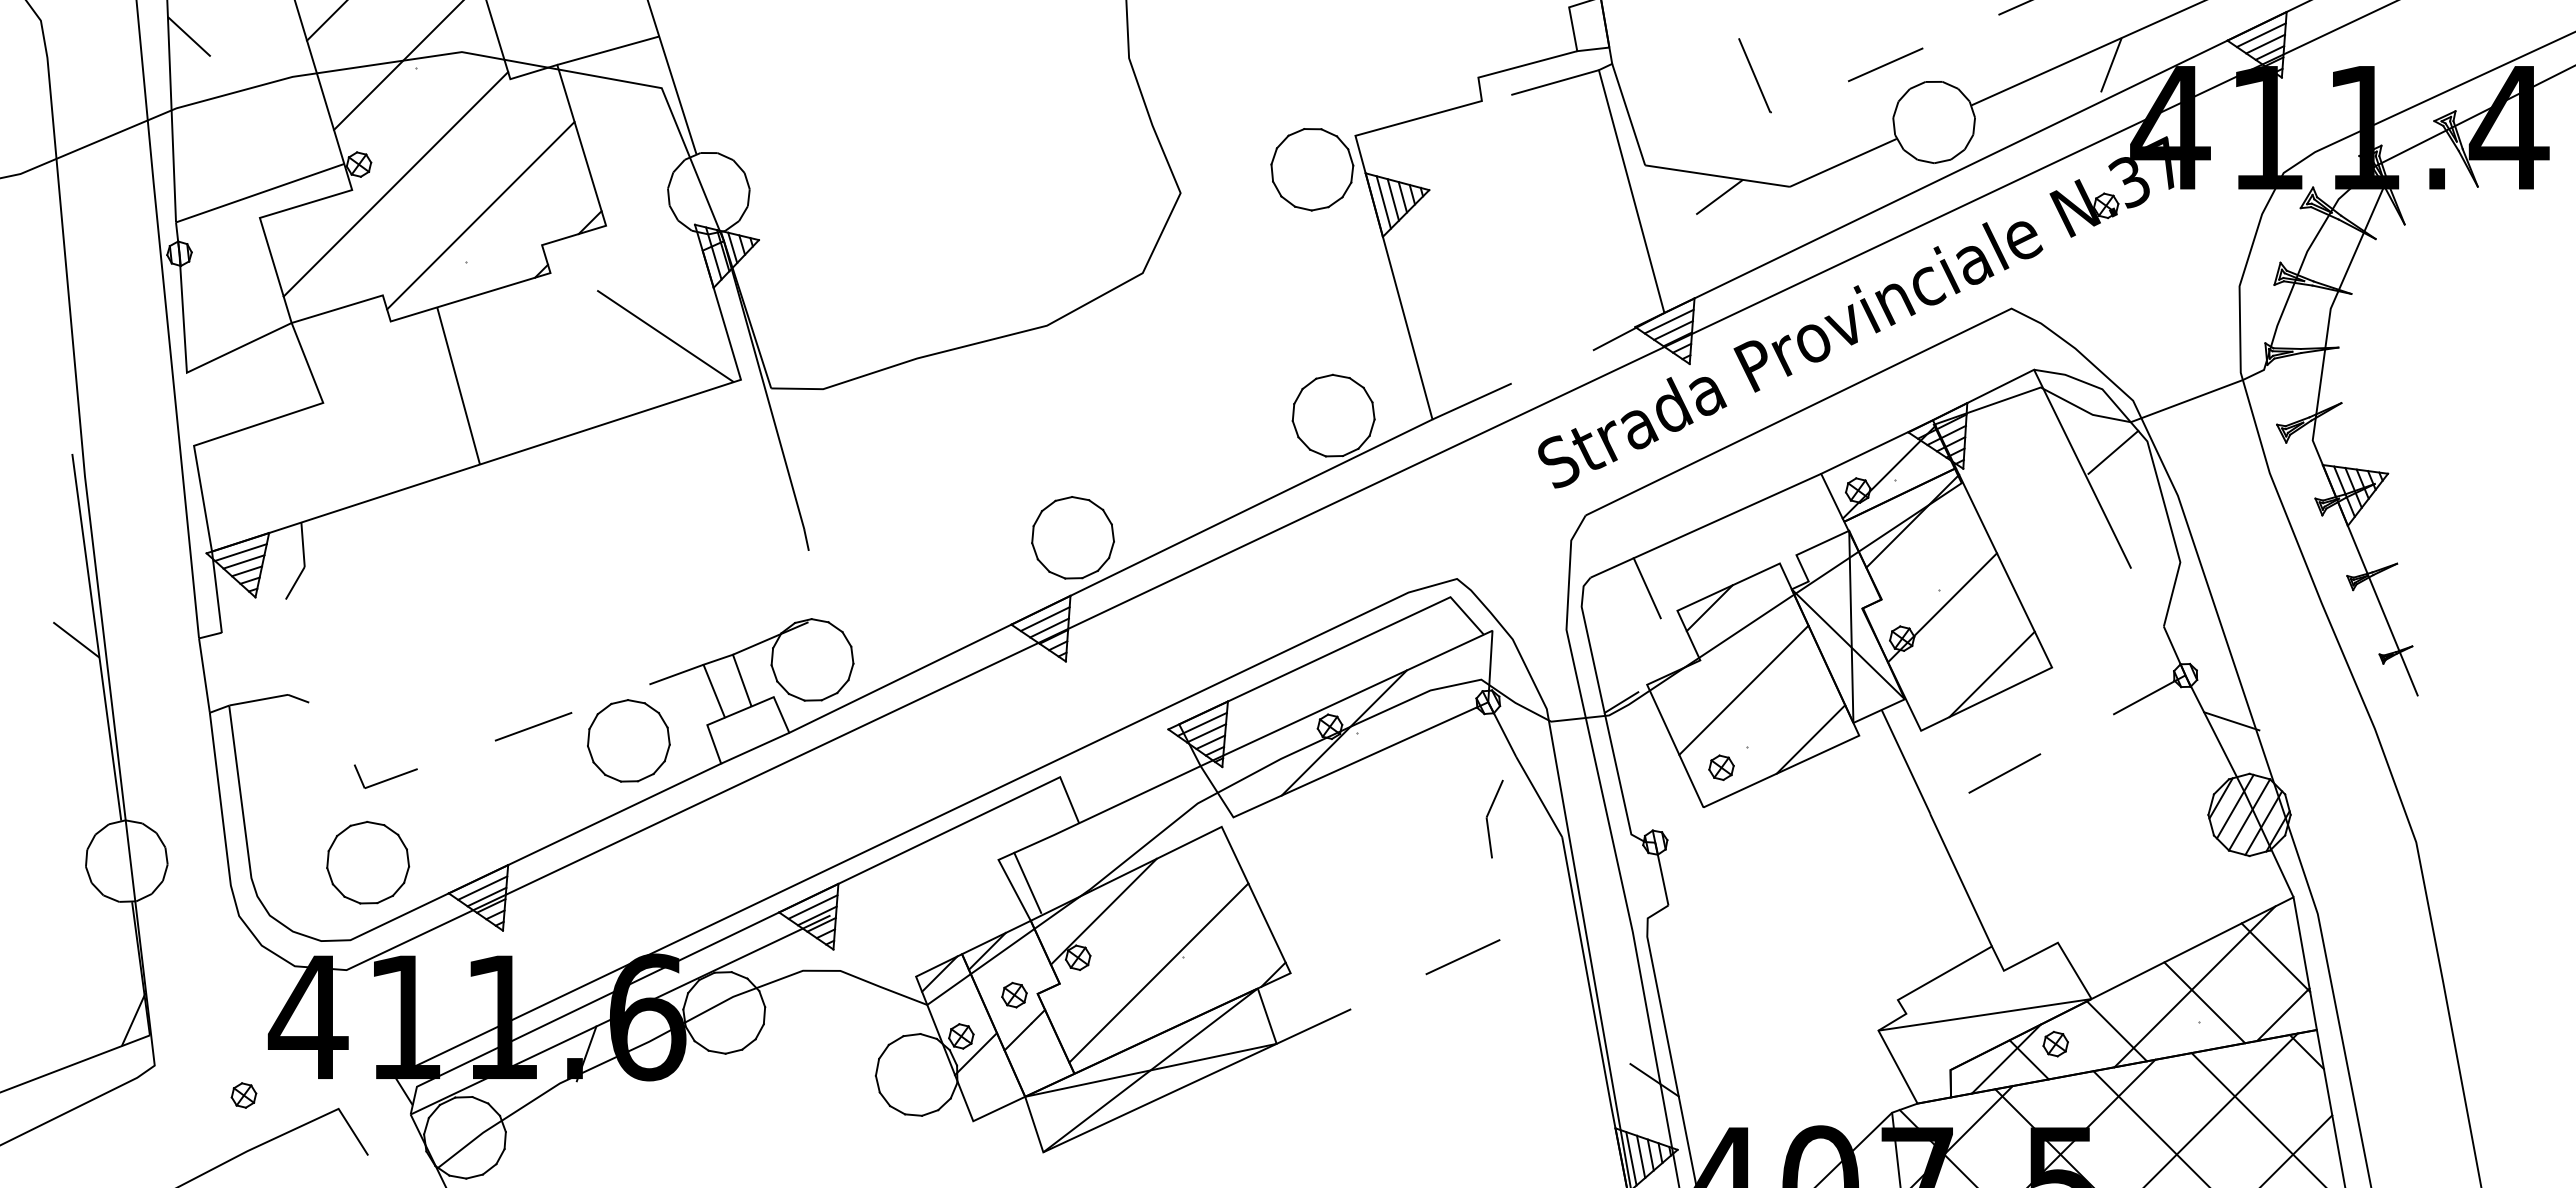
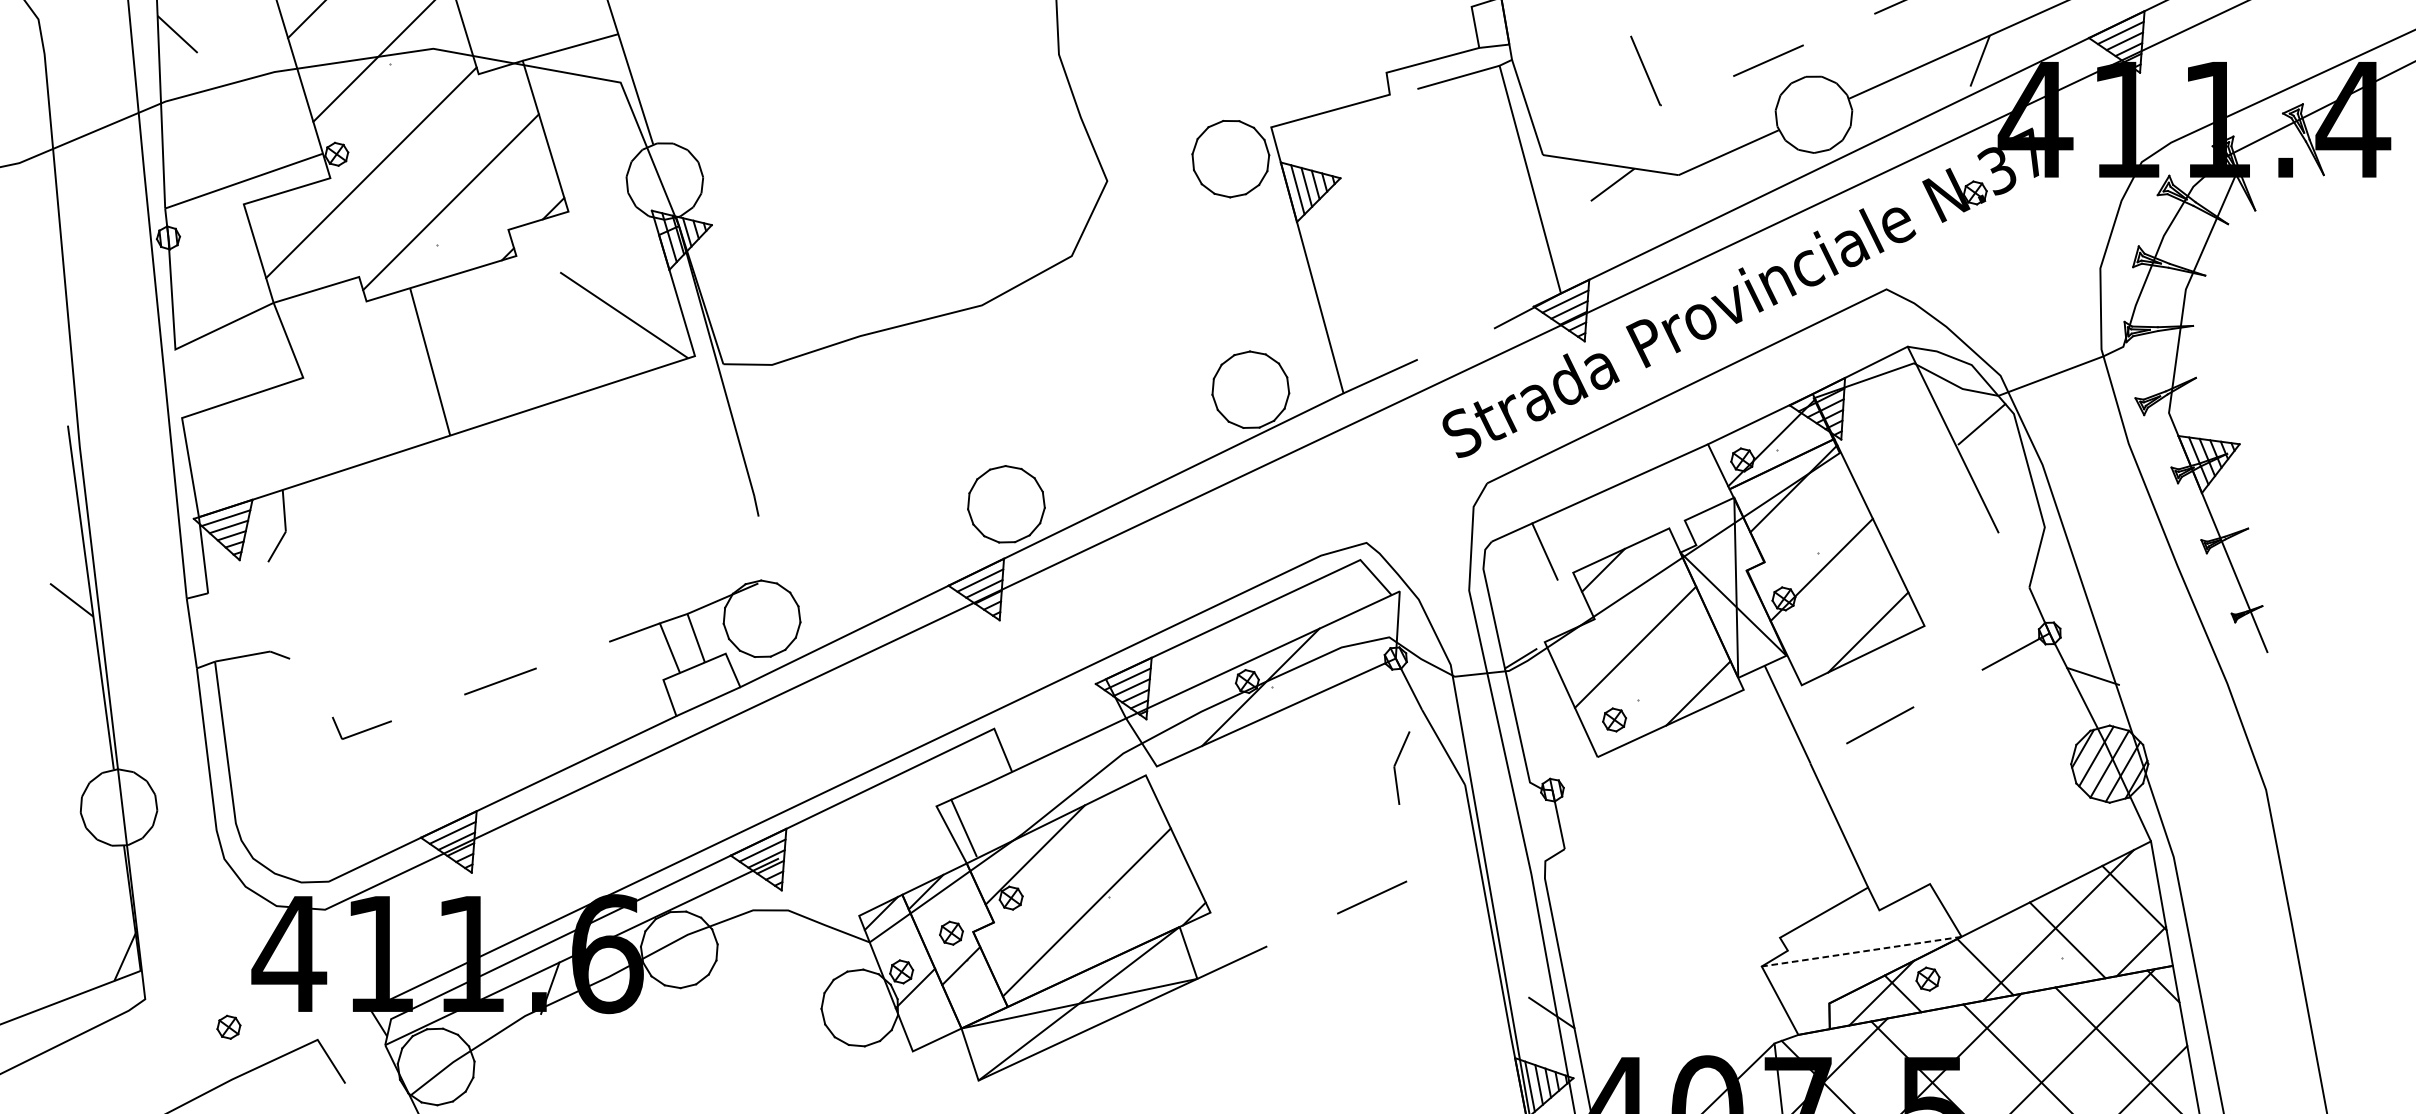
part: (628, 740) -> (589, 694), removed
part: (368, 862) -> (345, 808), removed
line: (1985, 1014) -> (1862, 951), solid -> dashed

